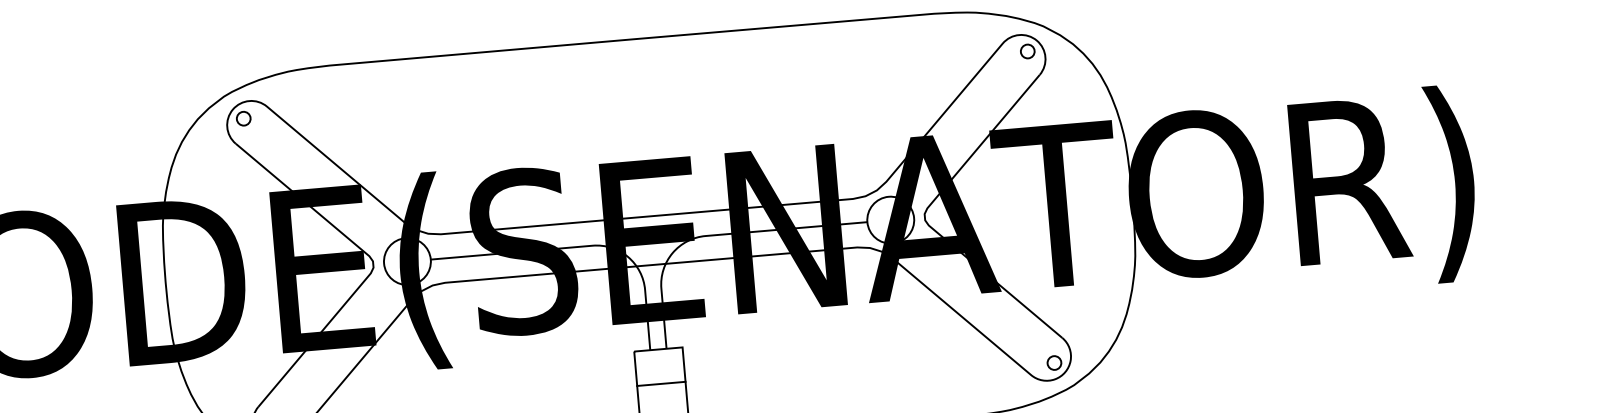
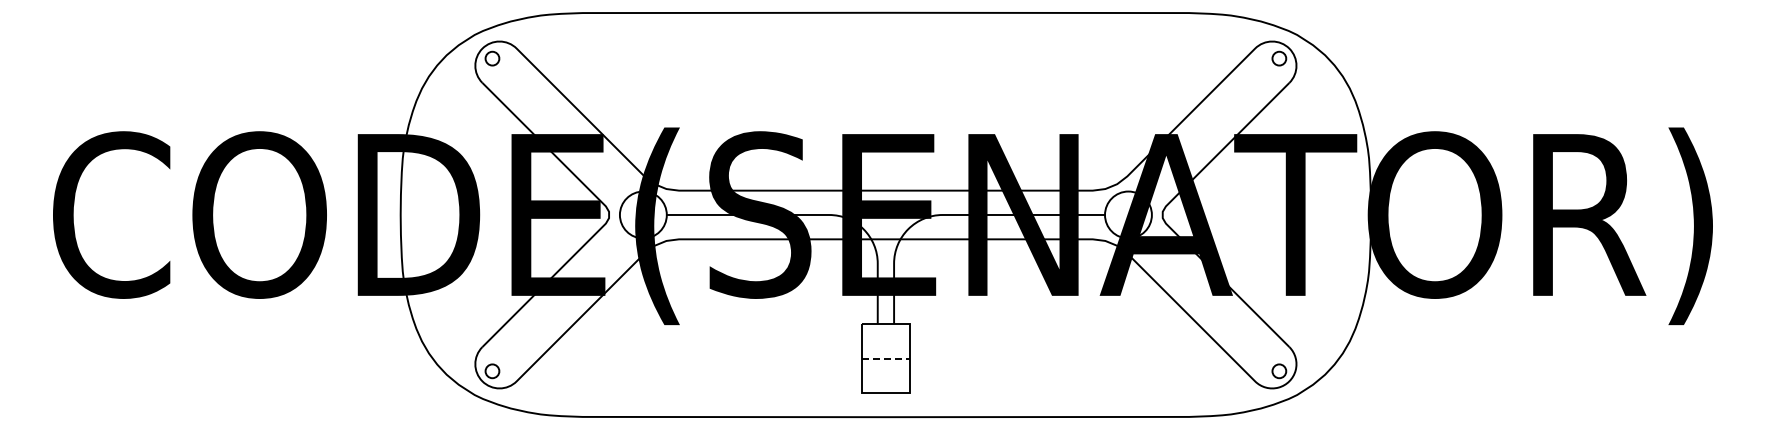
line: (661, 383) -> (886, 358), solid -> dashed

